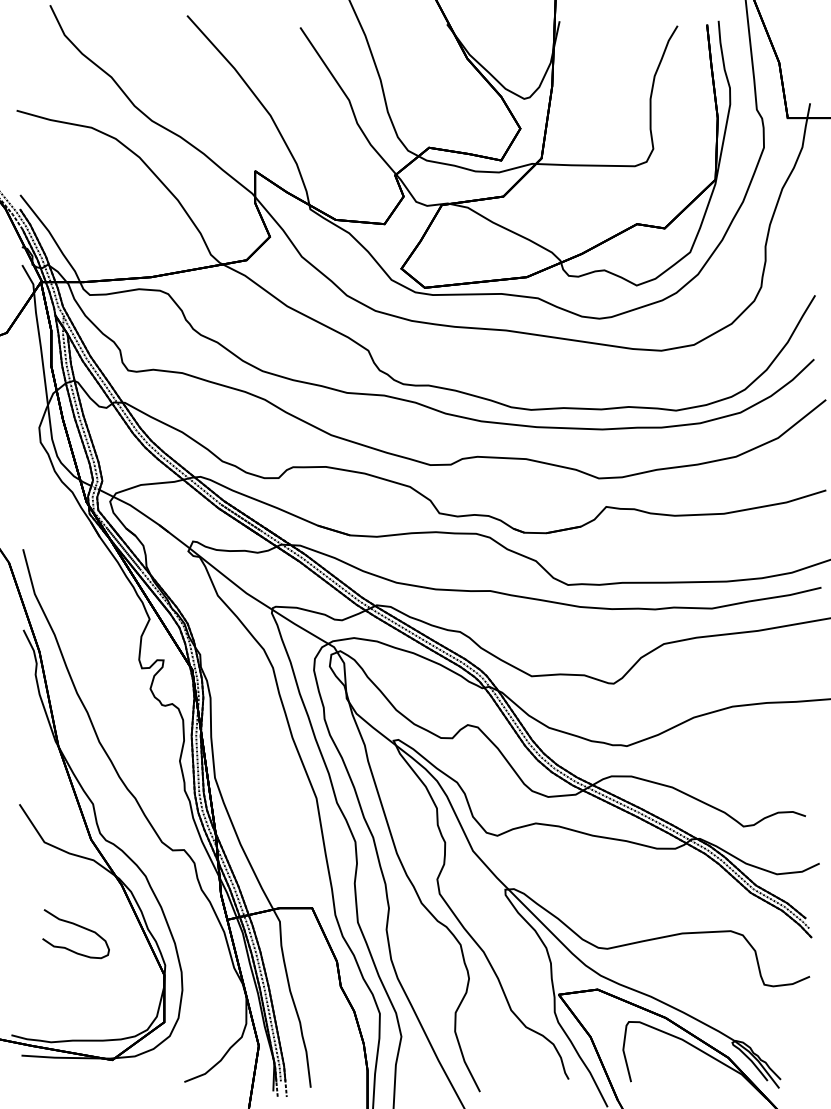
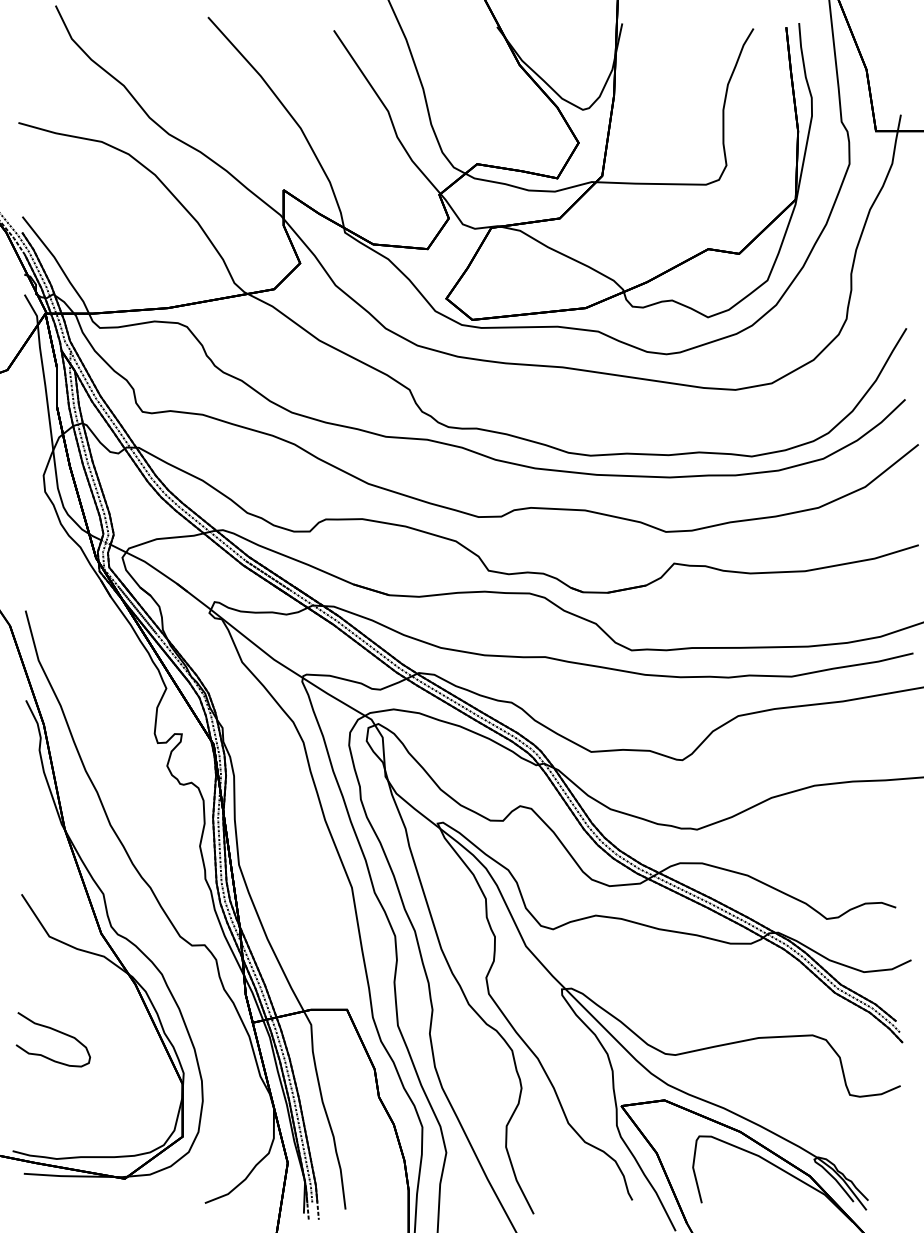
part: (79, 927) -> (57, 1032), moved

